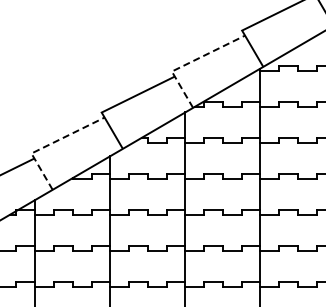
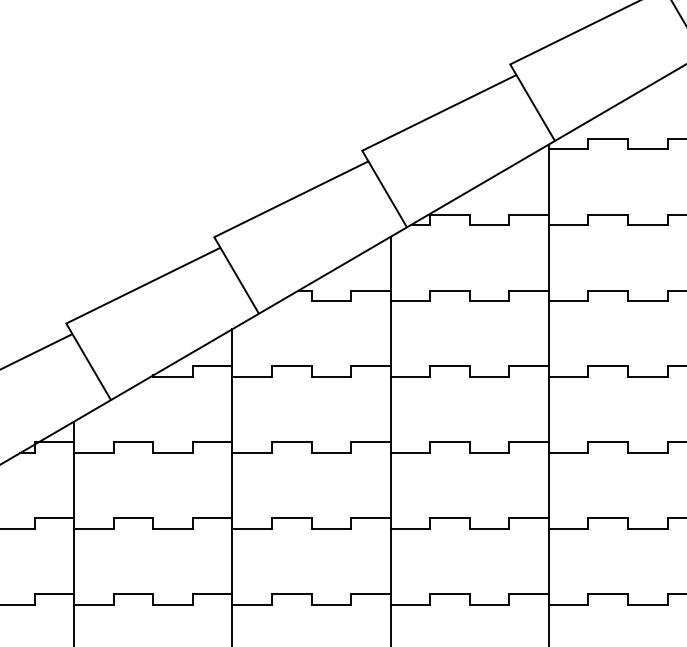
line: (188, 63) -> (397, 133), dashed -> solid
line: (48, 145) -> (102, 306), dashed -> solid

